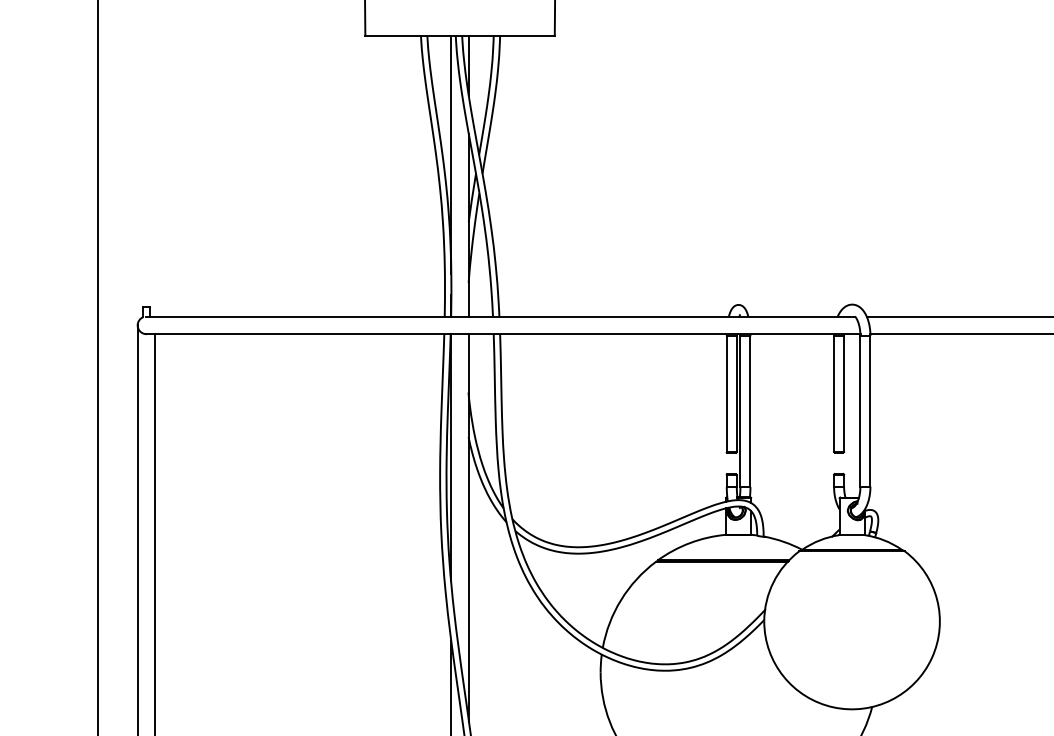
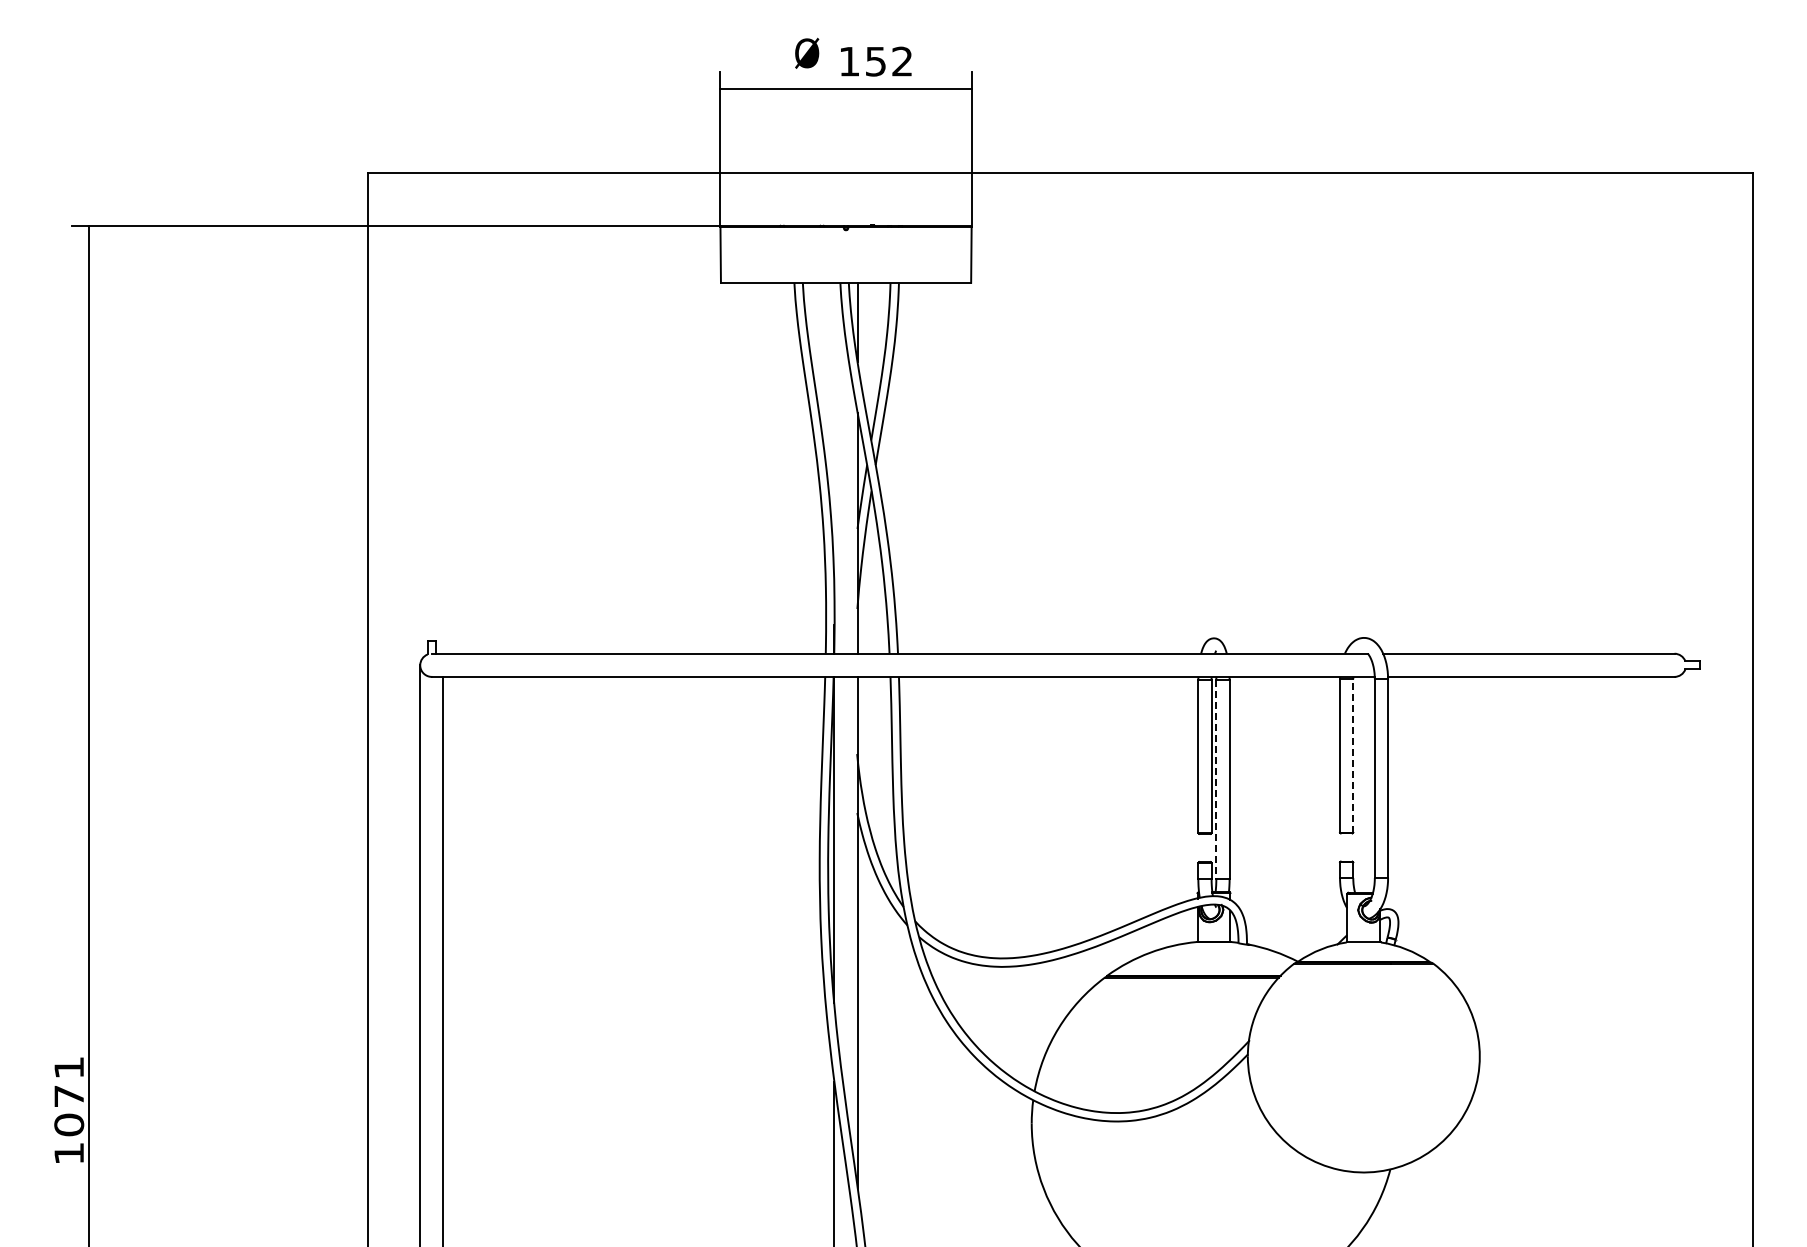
line: (451, 154) -> (834, 439), removed
line: (844, 393) -> (1353, 755), solid -> dashed
line: (740, 411) -> (1216, 779), solid -> dashed

